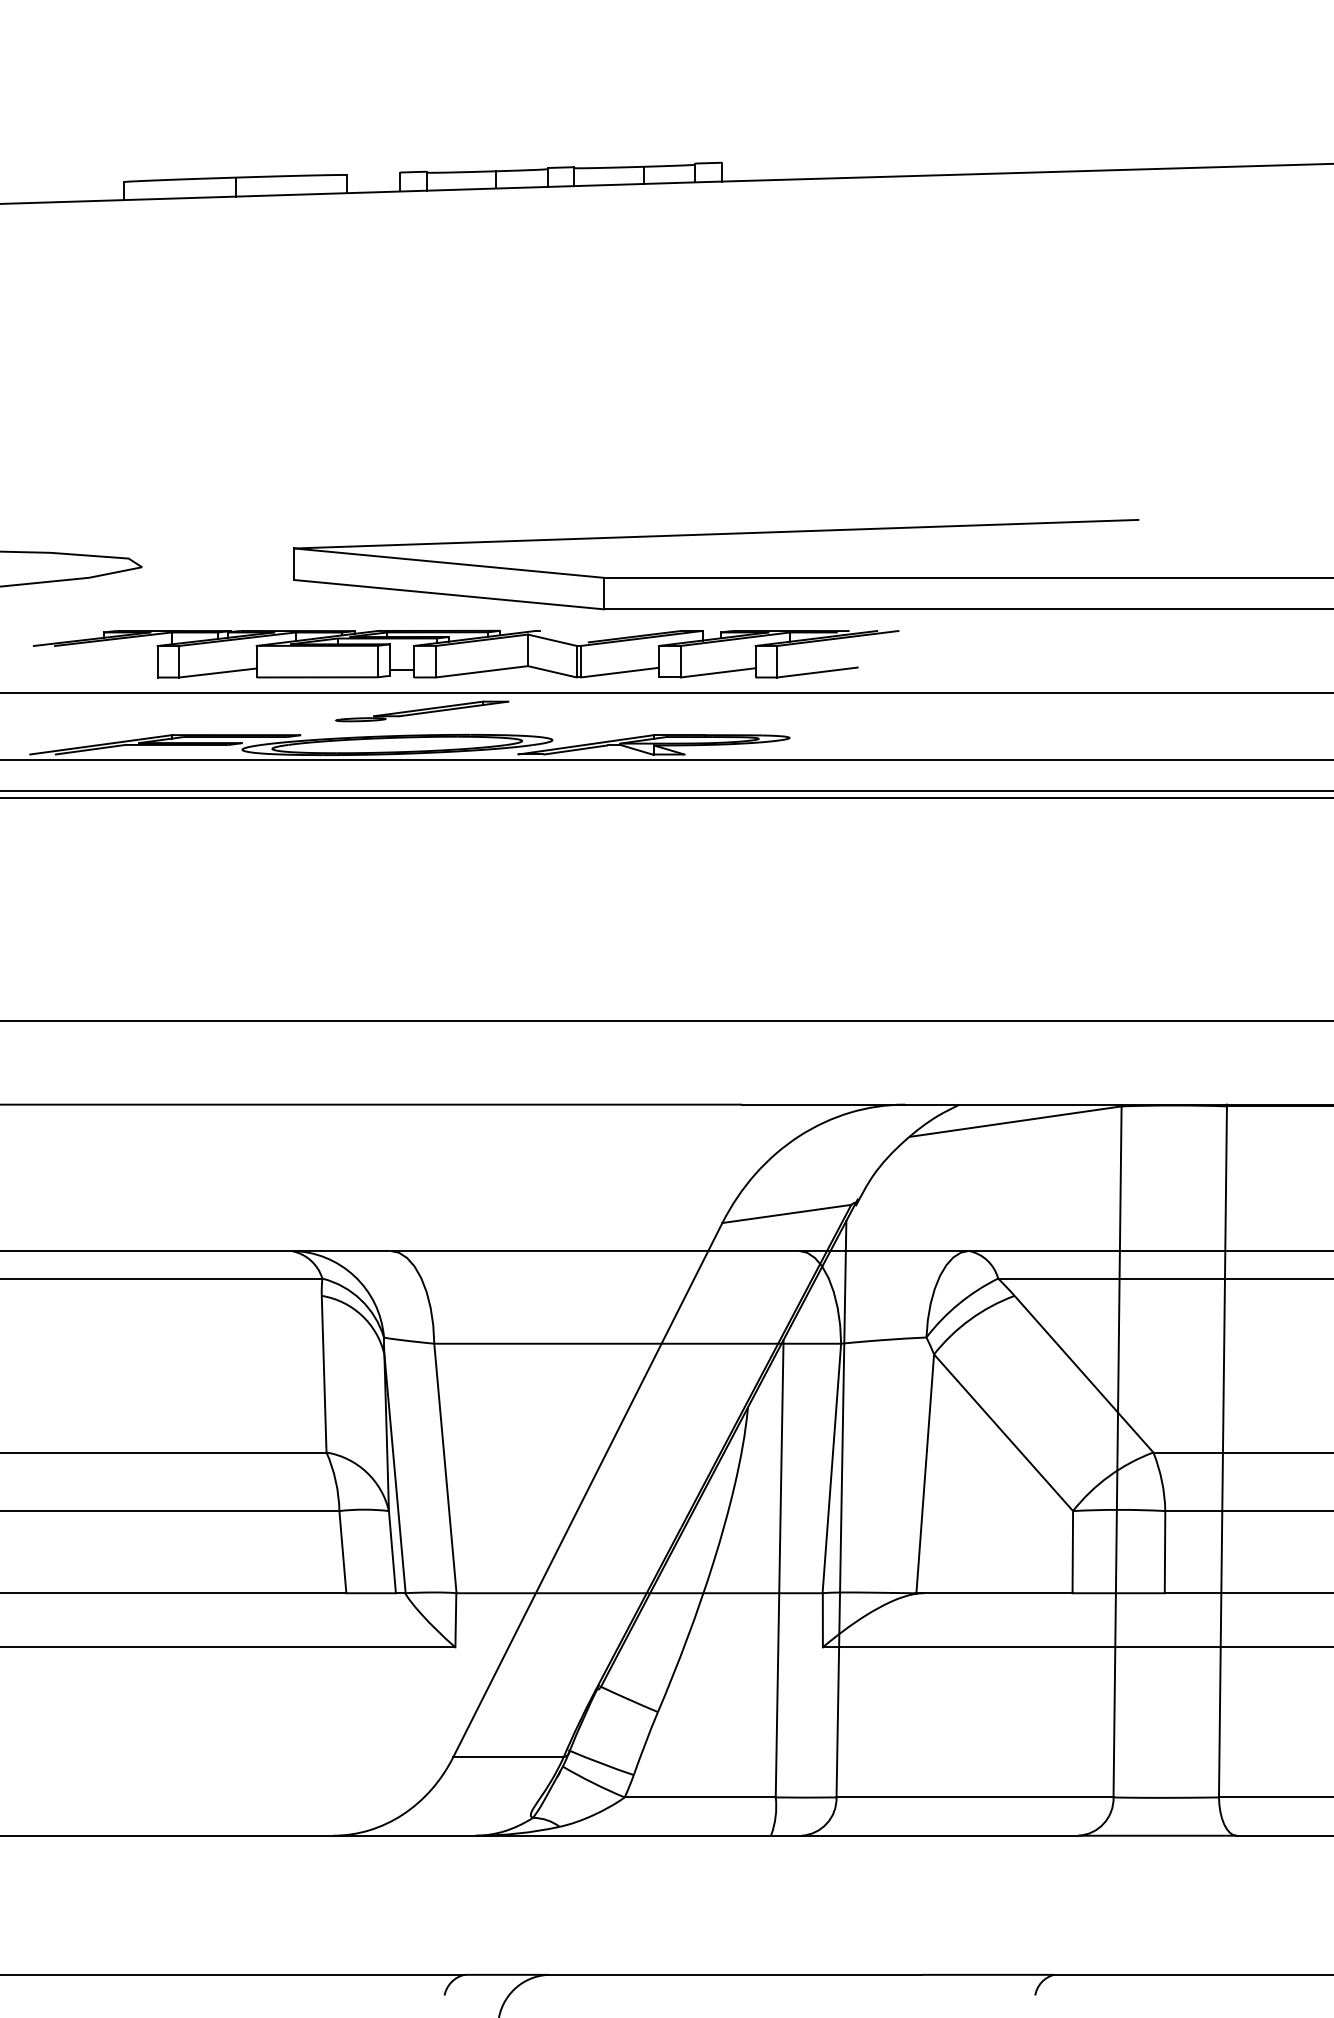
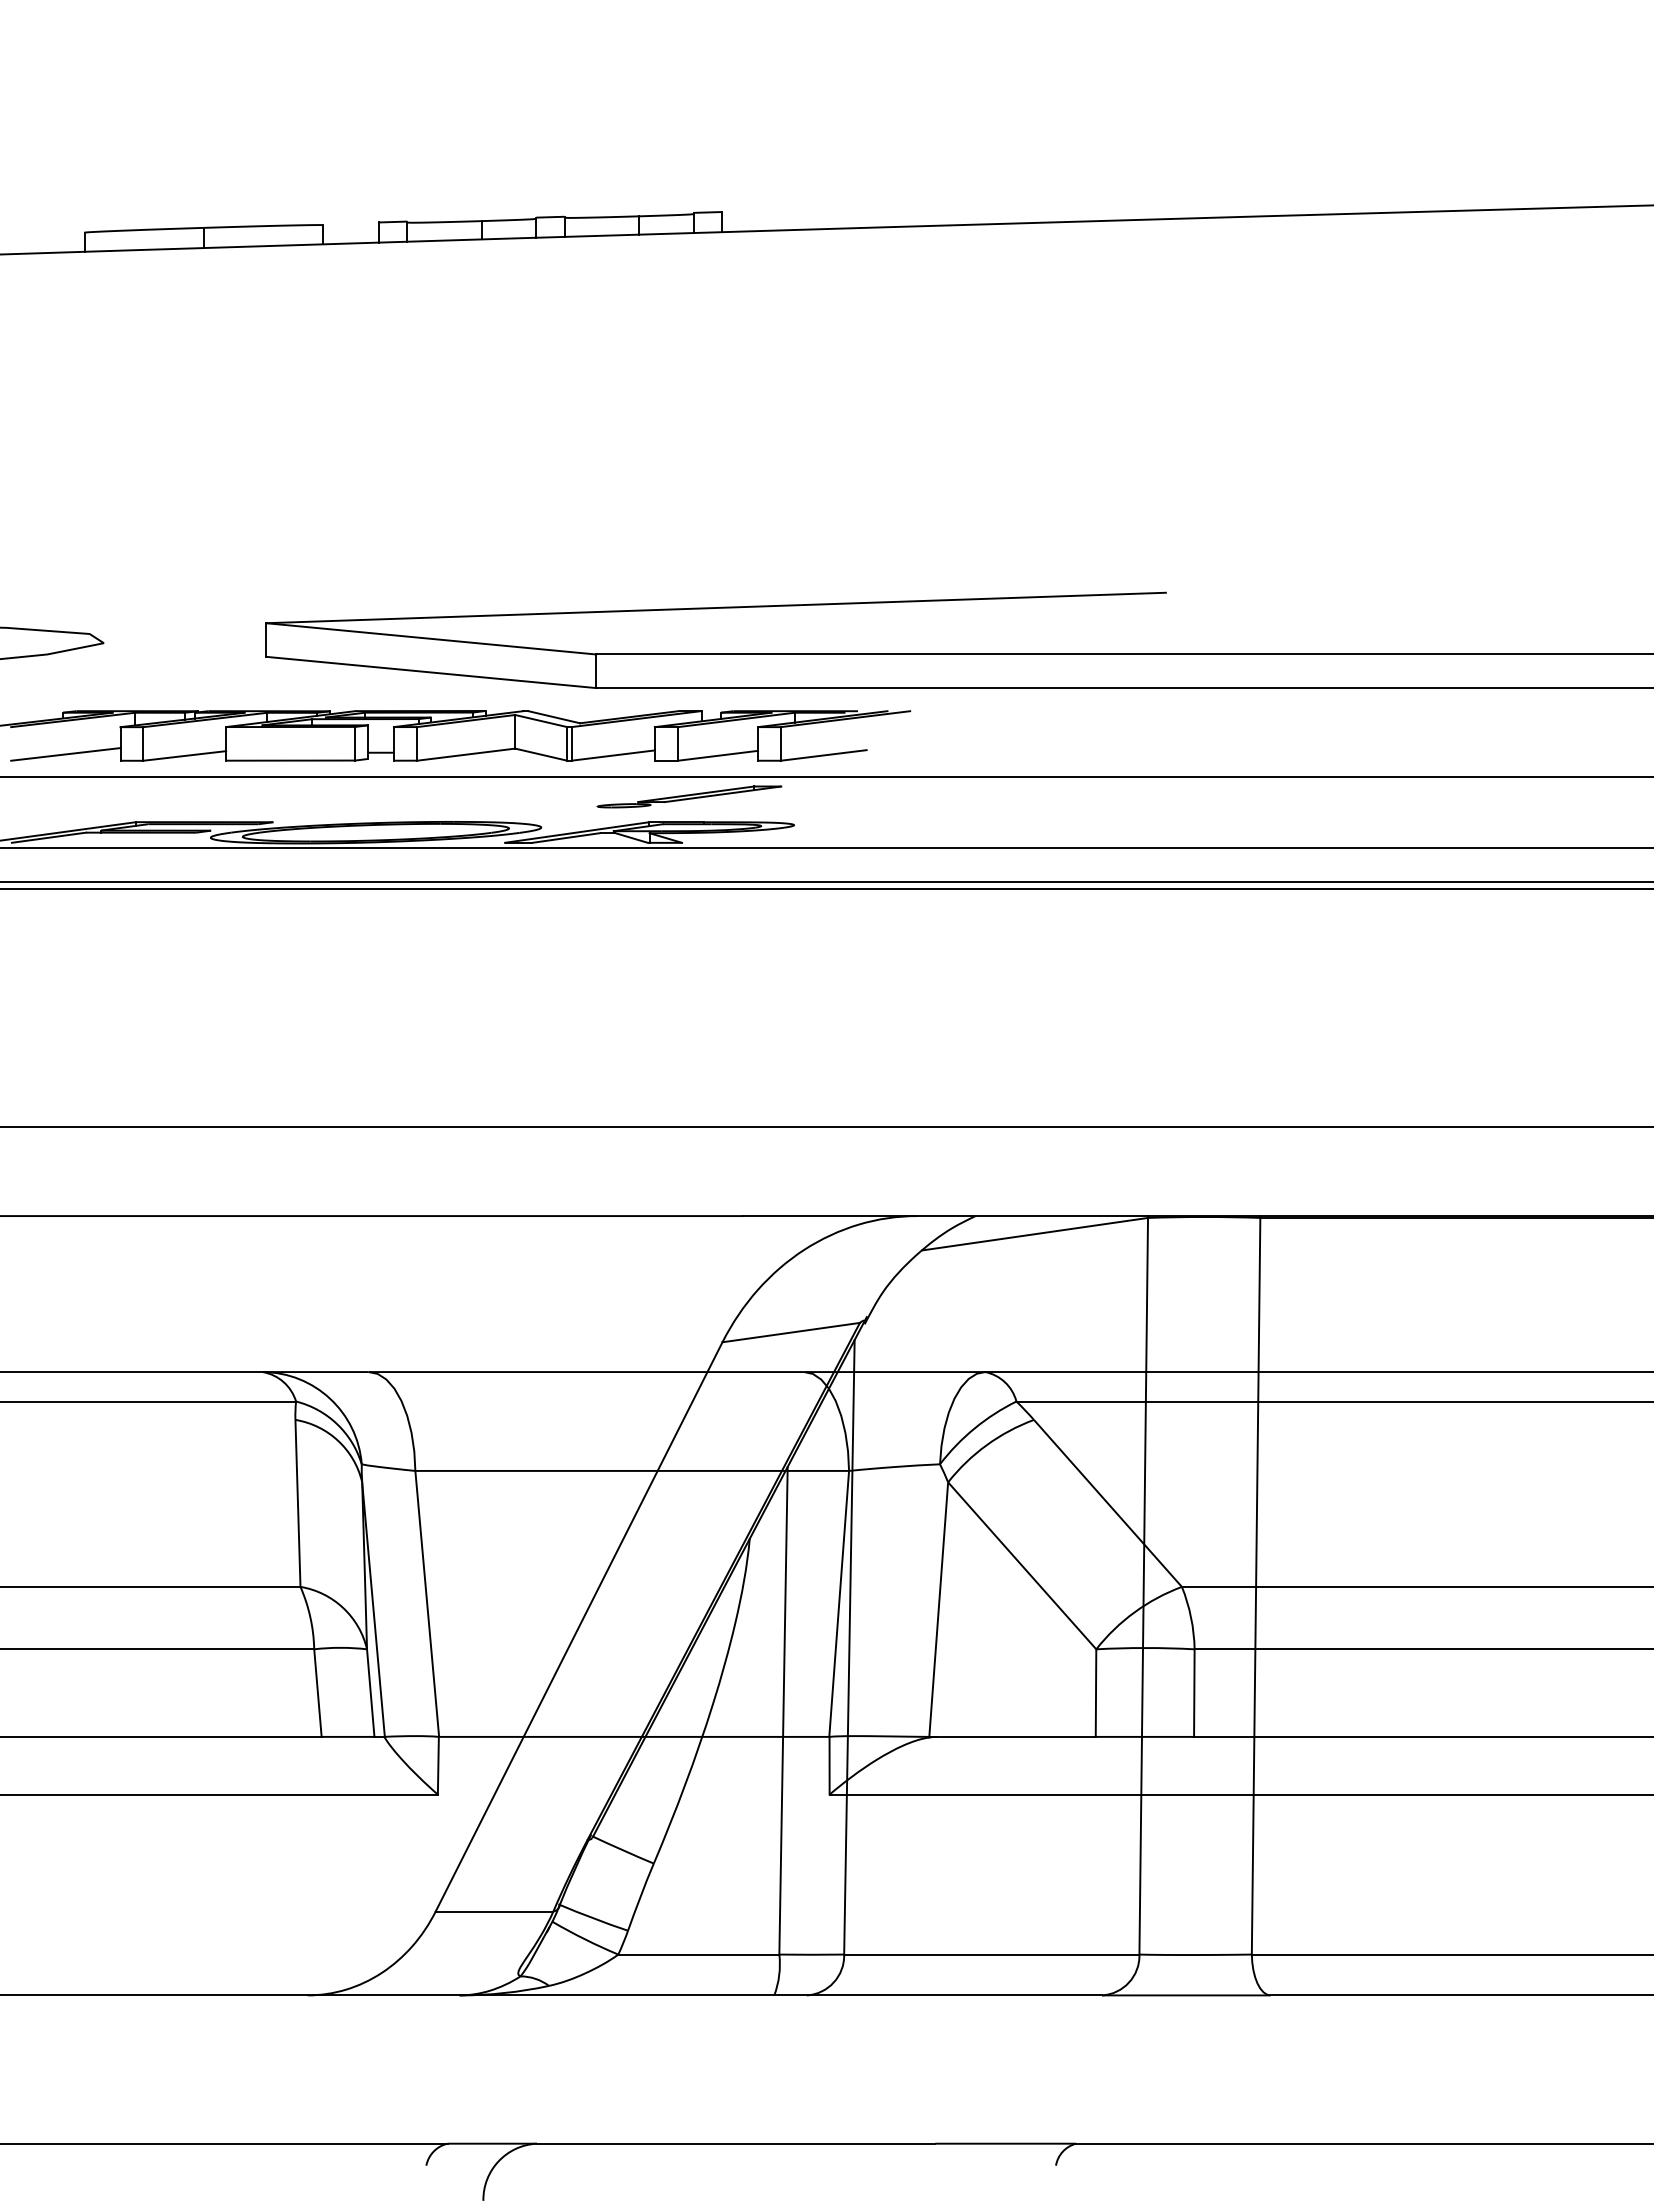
line: (564, 636) -> (554, 717), added
line: (106, 671) -> (65, 754), added
part: (422, 711) -> (689, 796), moved

